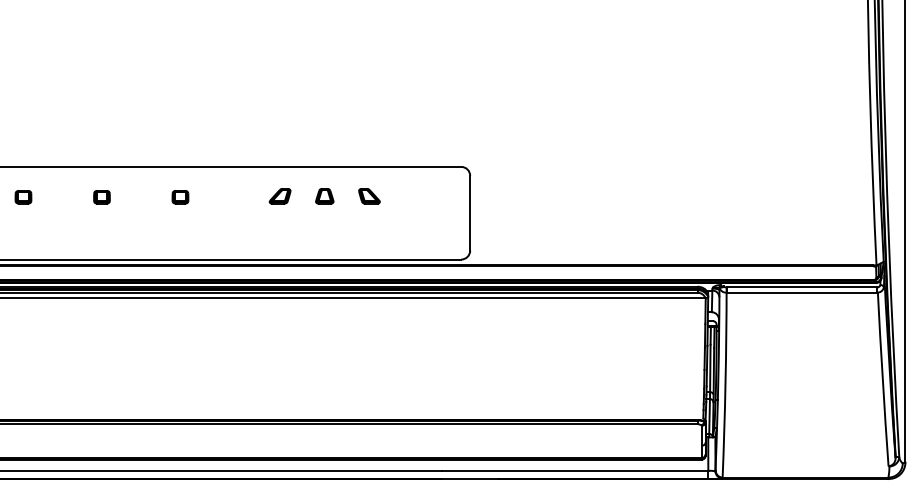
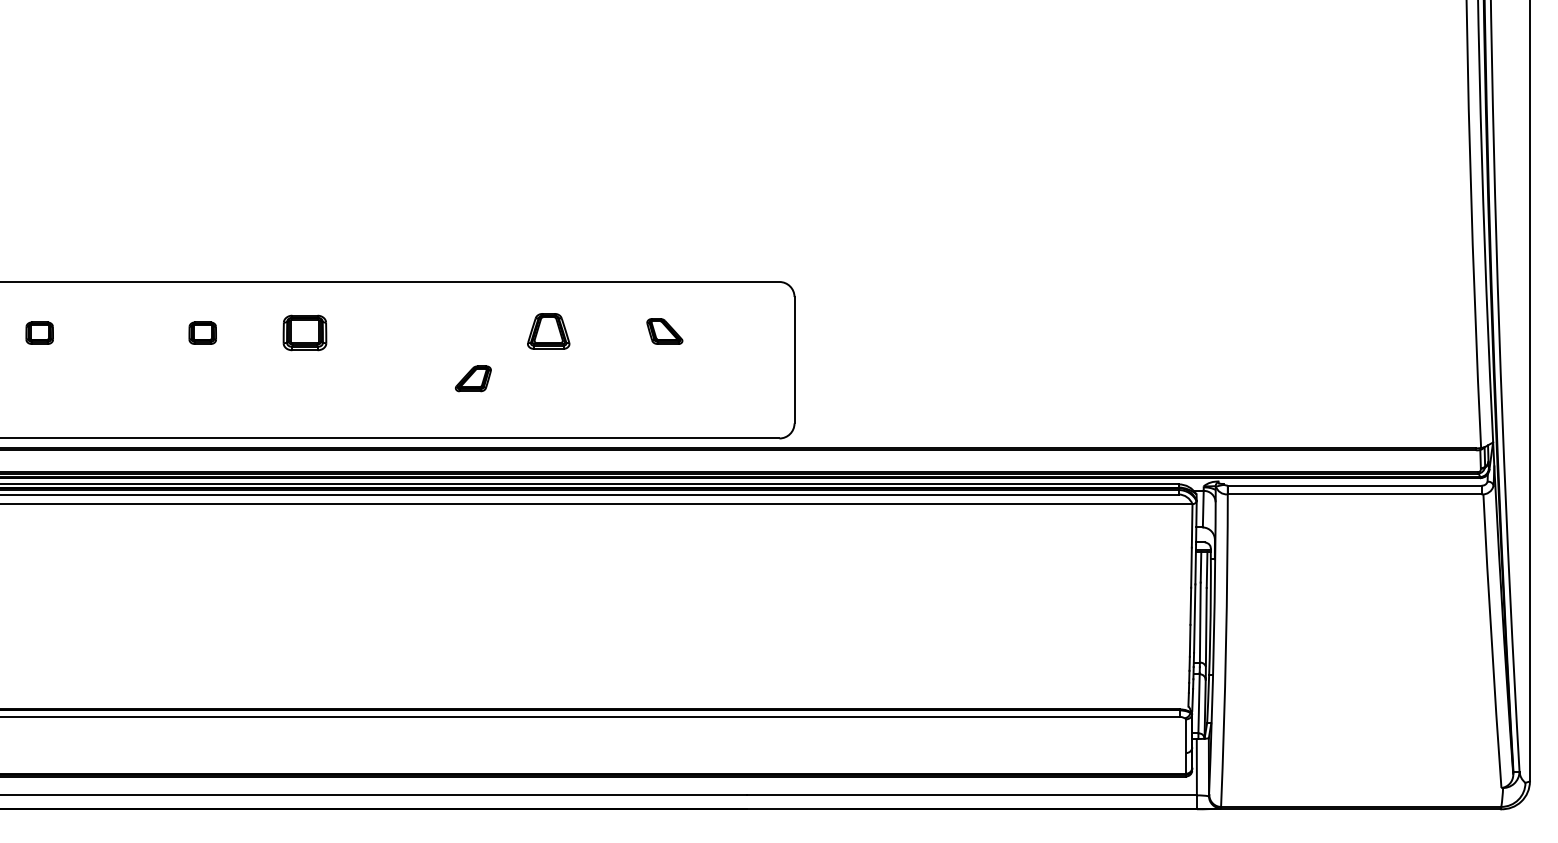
part: (279, 196) -> (472, 379), moved
part: (324, 196) -> (548, 331), size x1.4
part: (369, 196) -> (664, 331), moved
part: (101, 197) -> (201, 333), moved
part: (180, 197) -> (305, 333), size x1.6

